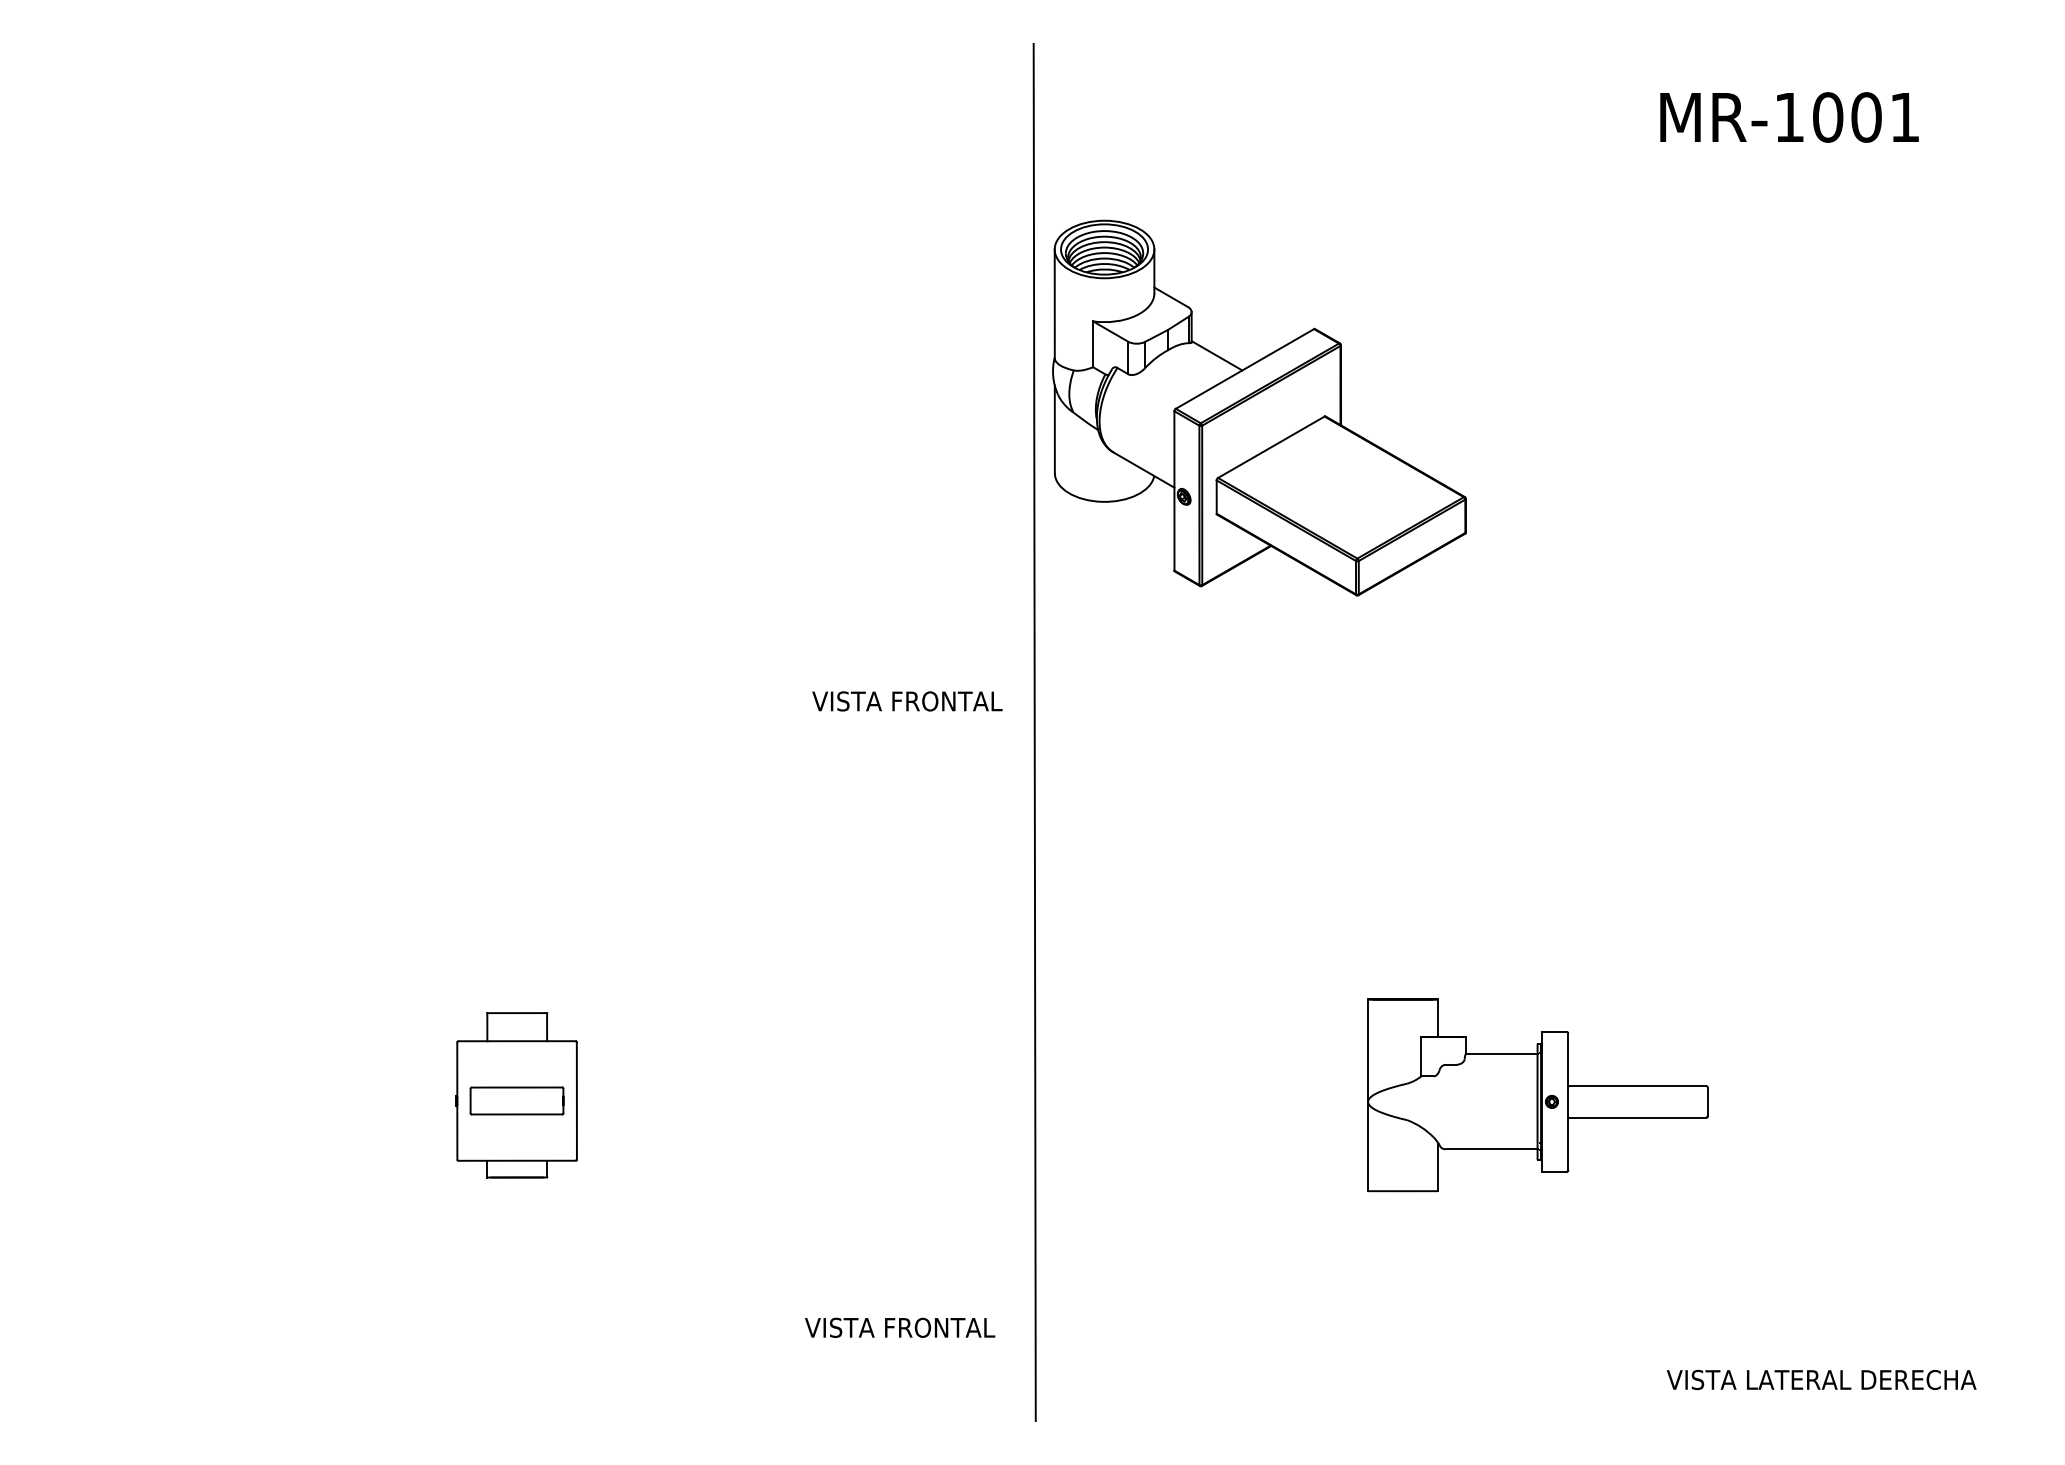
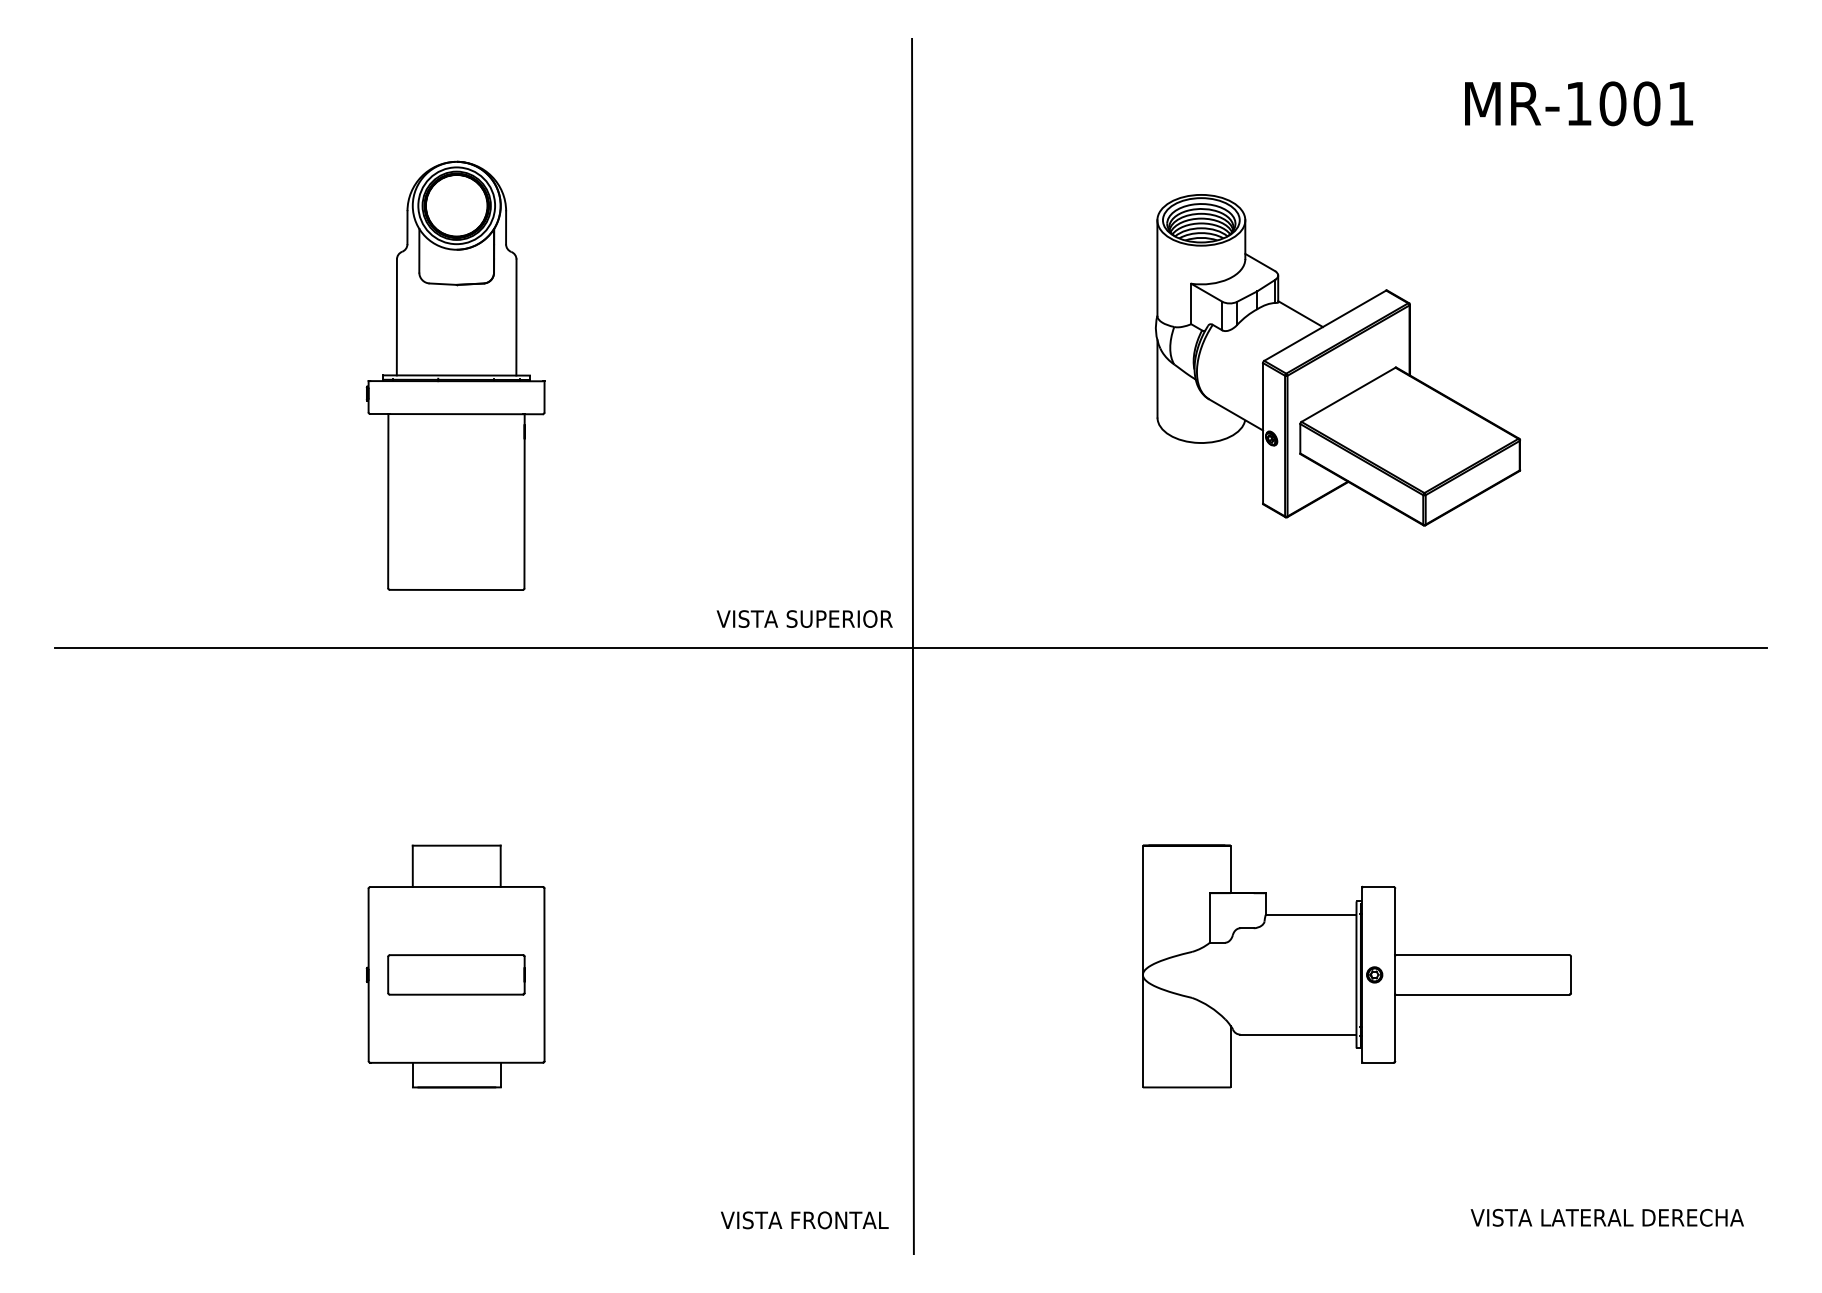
part: (1259, 407) -> (1338, 359), moved
part: (516, 425) -> (455, 375), added
text: (951, 701) -> (839, 619), VISTA FRONTAL -> VISTA SUPERIOR
line: (1032, 733) -> (911, 647), added
part: (516, 1095) -> (455, 966), size x1.67
part: (1537, 1095) -> (1356, 966), size x1.43
text: (900, 1327) -> (805, 1220), moved

